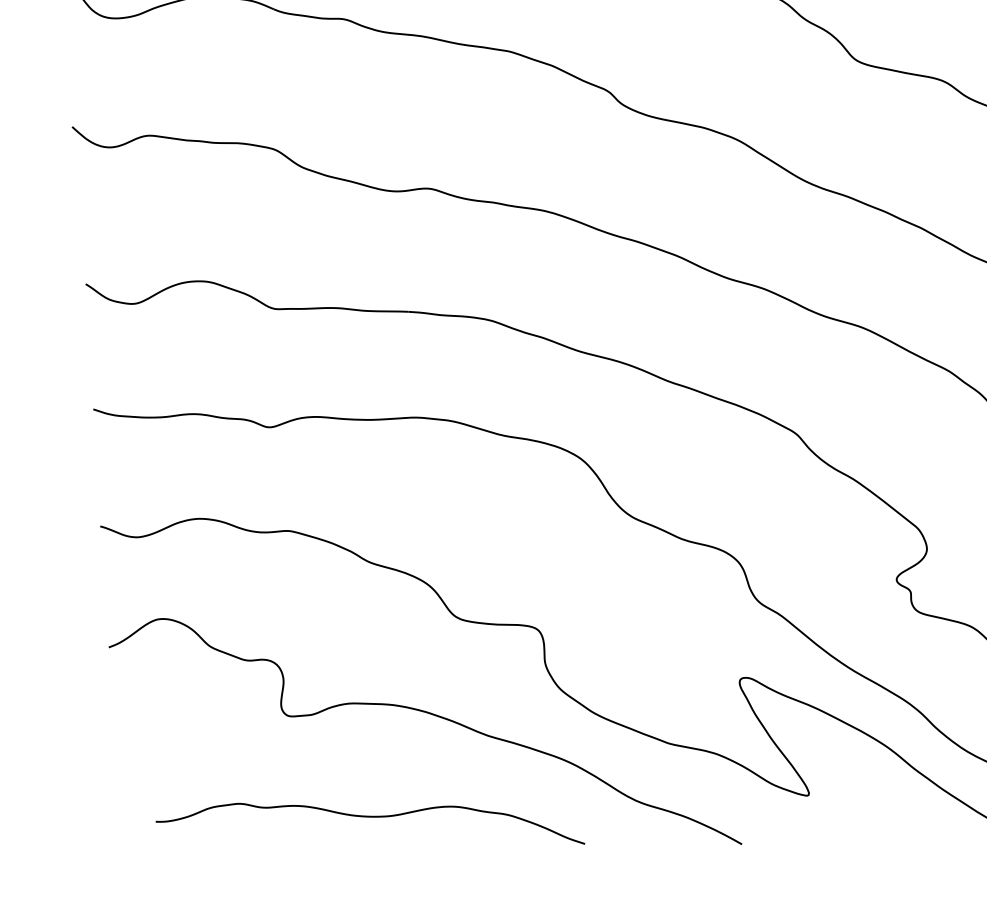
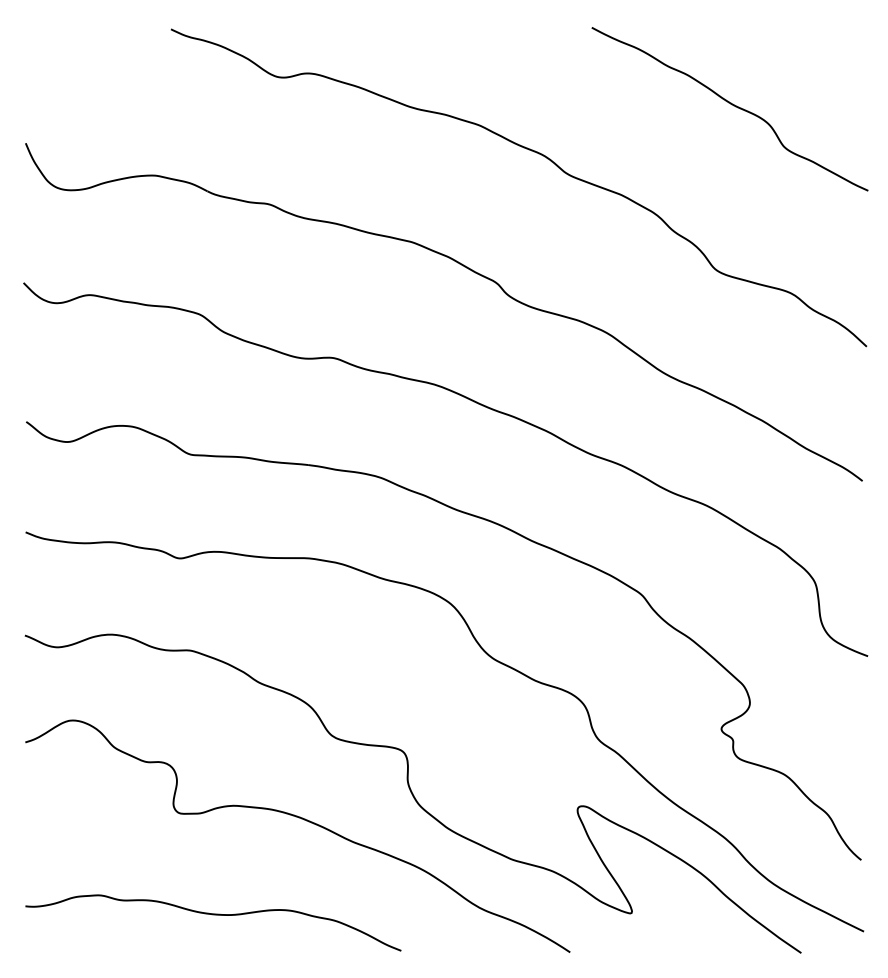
curve: (369, 818) -> (213, 915), moved

